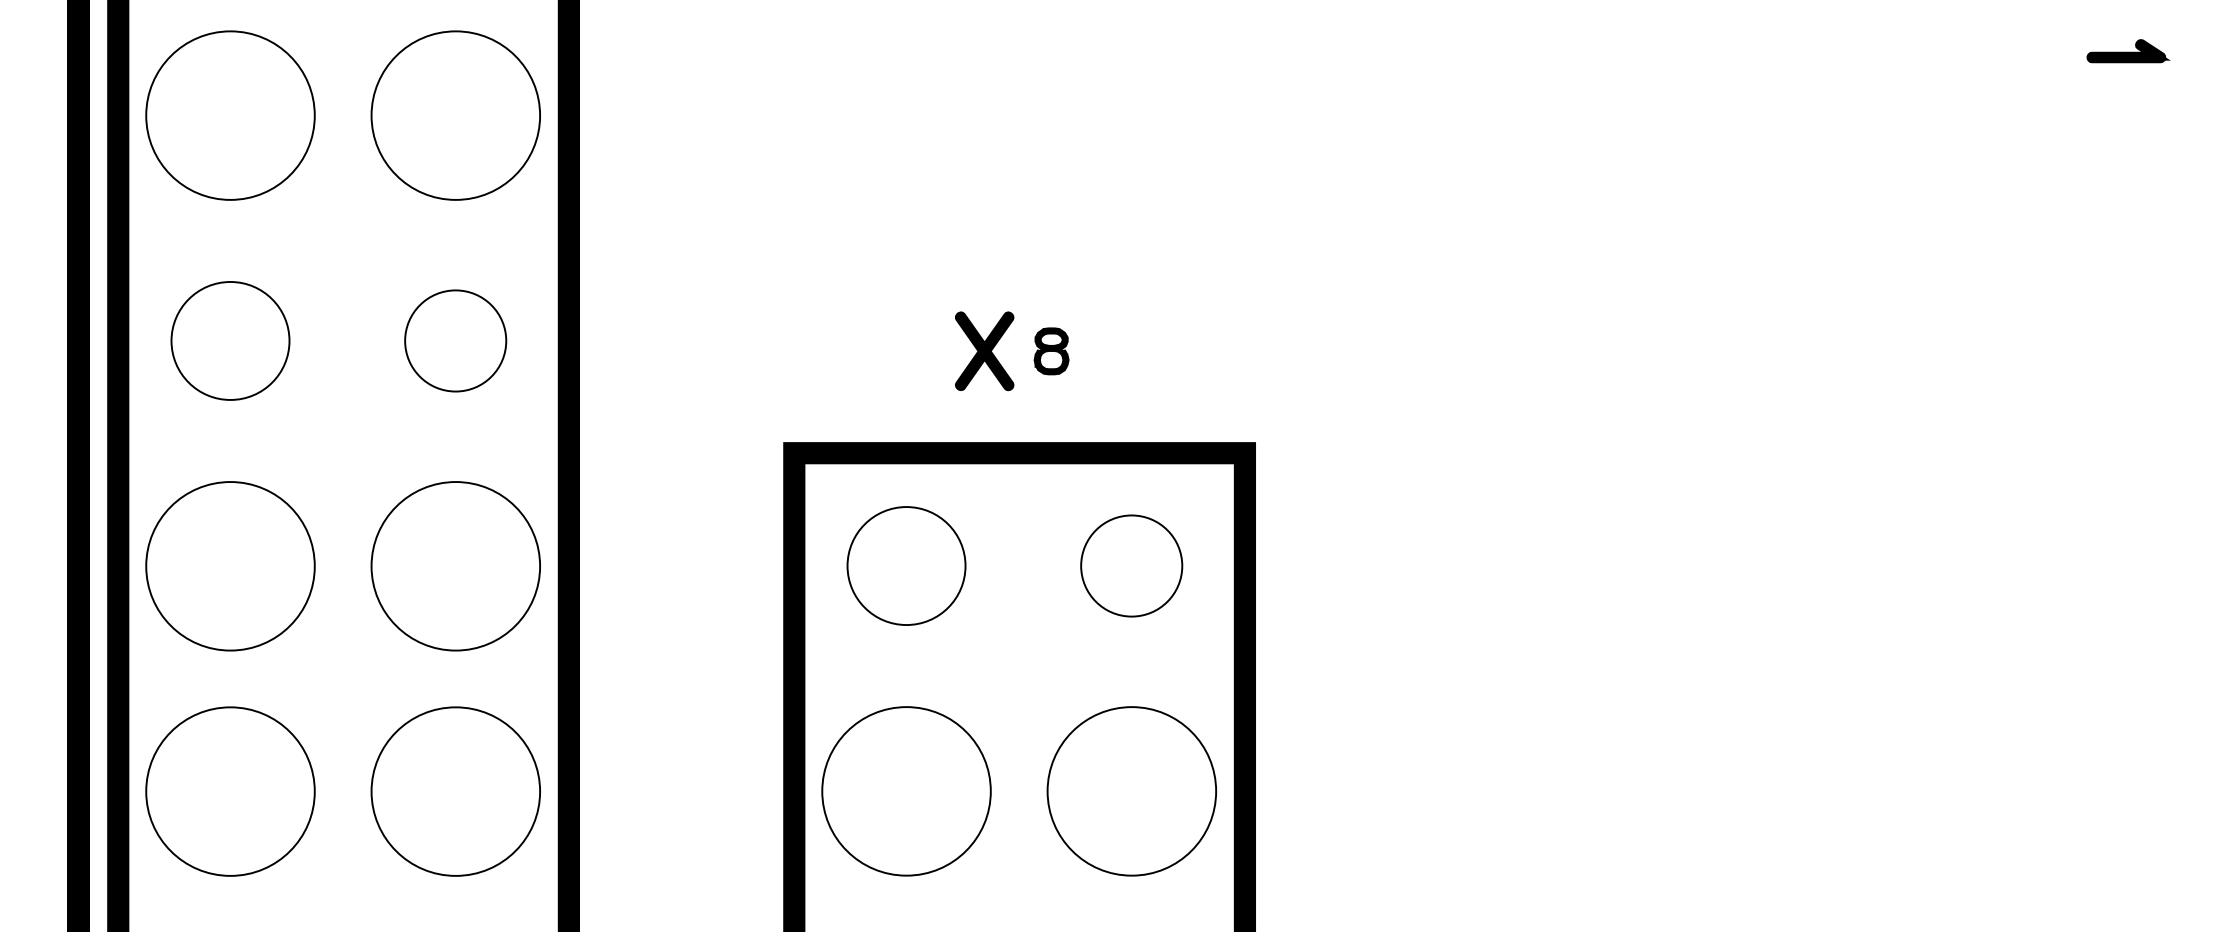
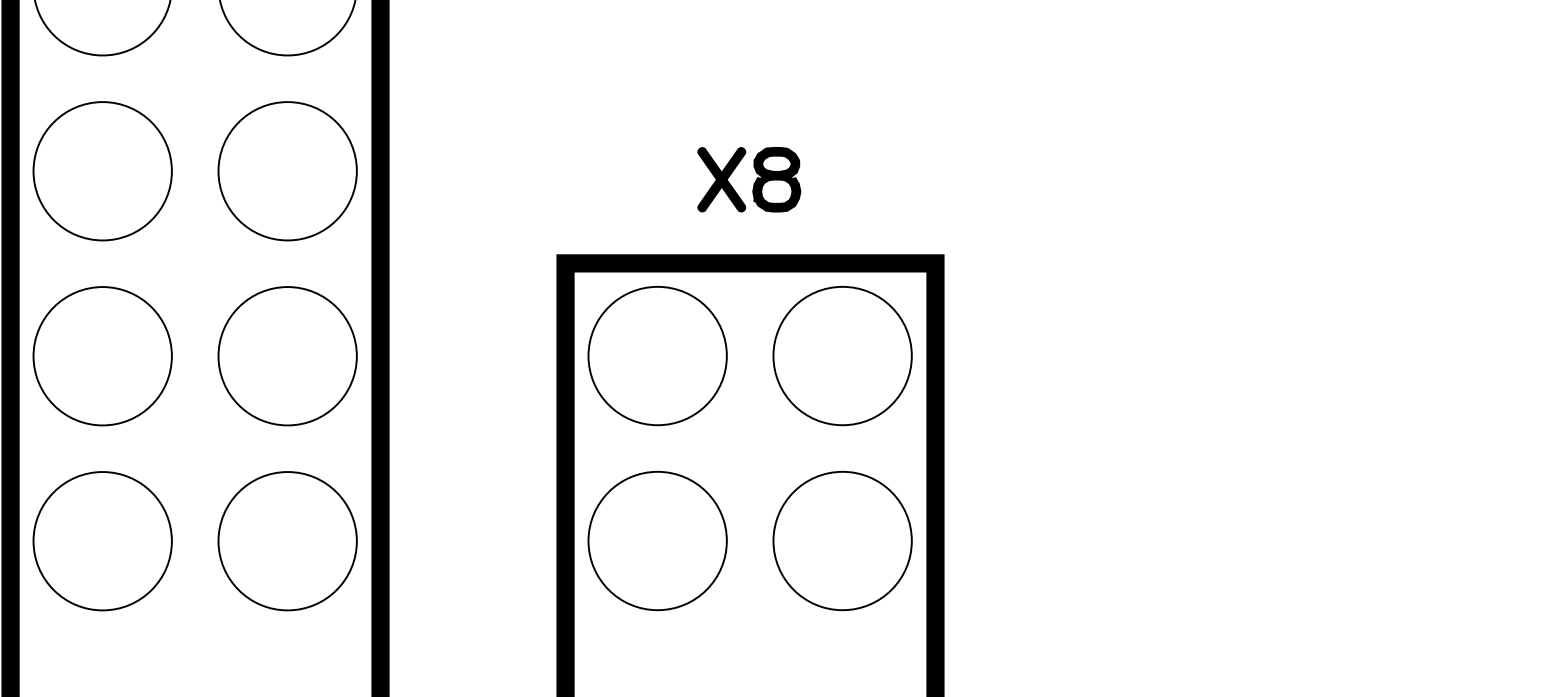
part: (230, 340) -> (102, 170), size x1.43
part: (455, 340) -> (287, 170), size x1.67
part: (1051, 351) -> (776, 179), size x1.67
part: (906, 565) -> (657, 355), size x1.43
part: (1131, 565) -> (842, 355), size x1.67

